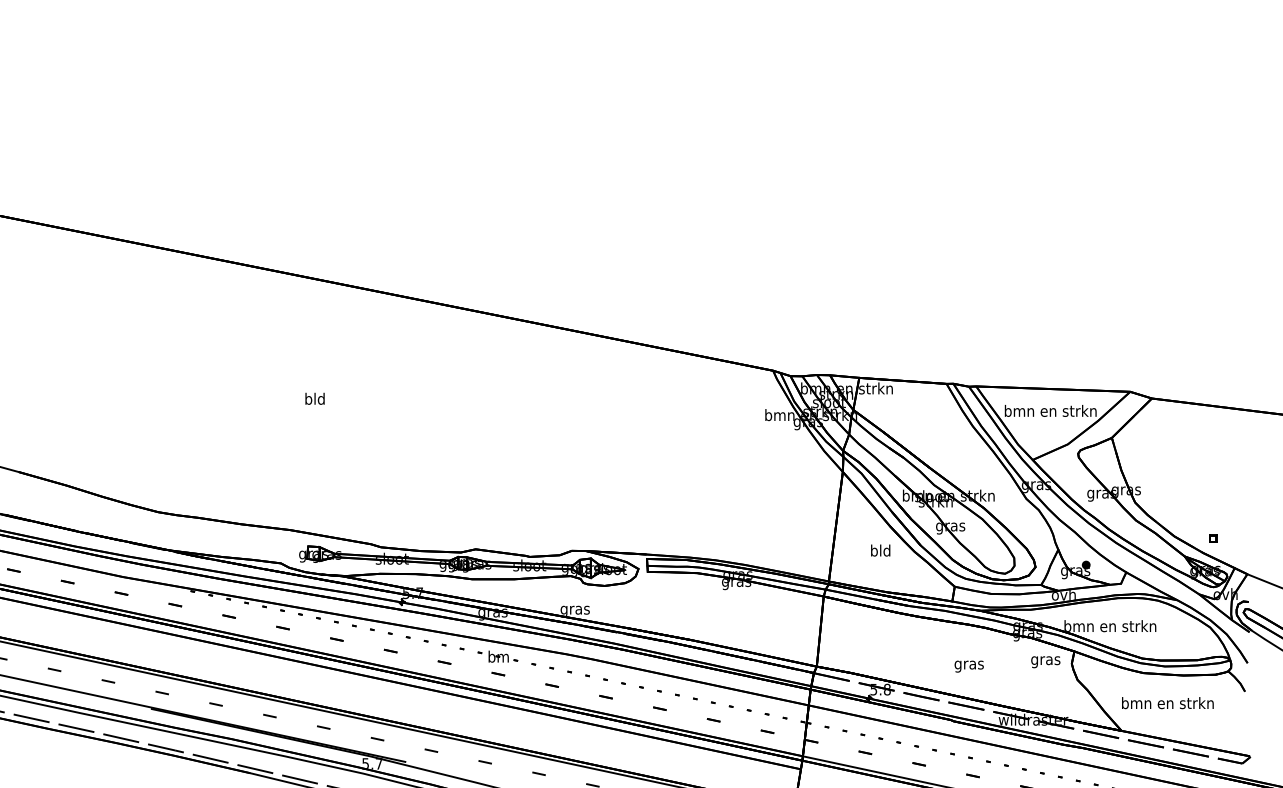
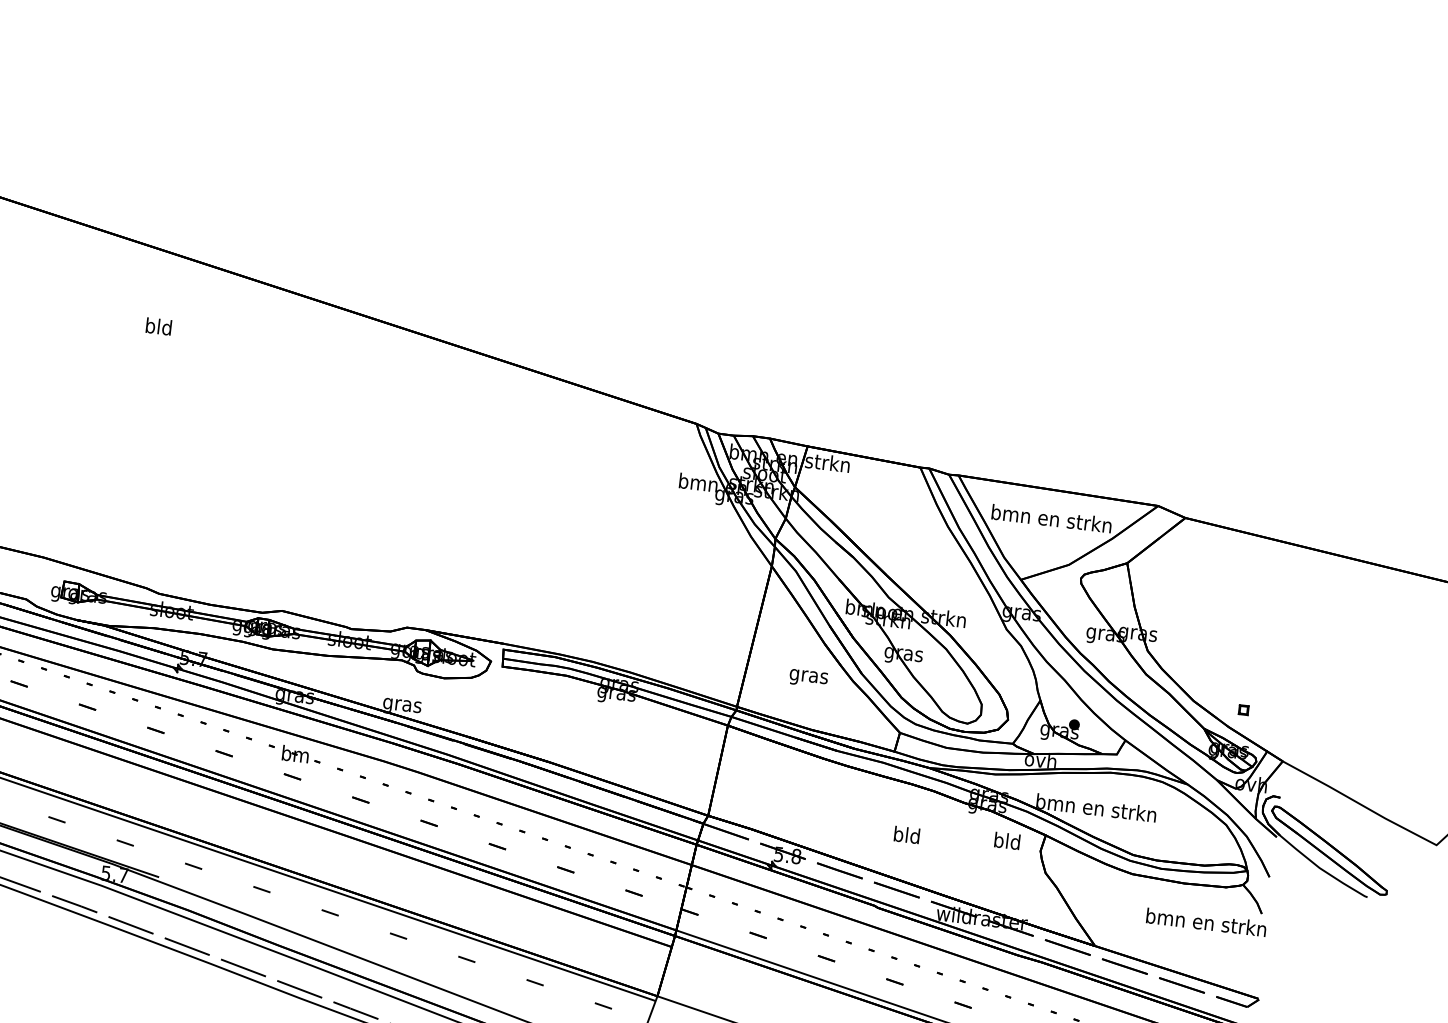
text: (314, 398) -> (158, 326), moved
text: (880, 551) -> (808, 675), bld -> gras
text: (1045, 660) -> (1006, 842), gras -> bld
text: (968, 664) -> (905, 836), gras -> bld
text: (1167, 703) -> (1205, 922), moved

